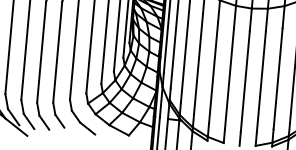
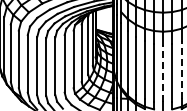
line: (277, 79) -> (181, 70), solid -> dashed
line: (245, 81) -> (163, 73), solid -> dashed

